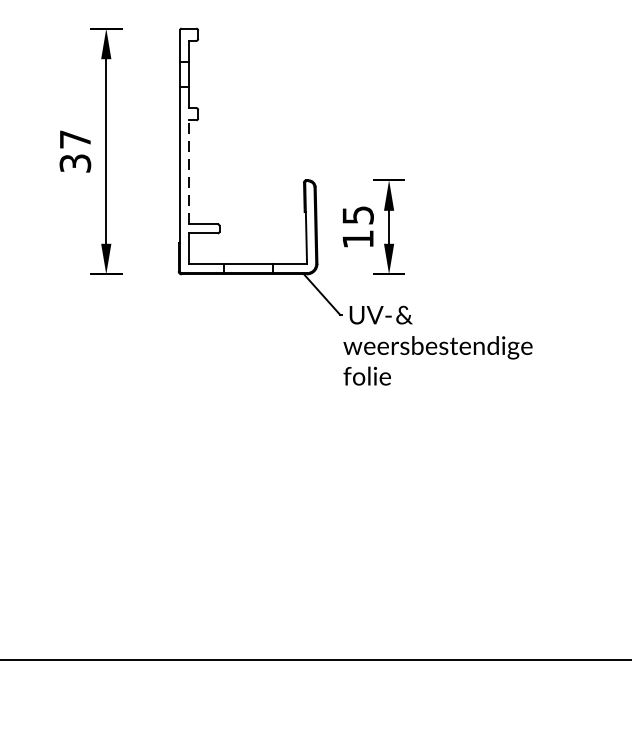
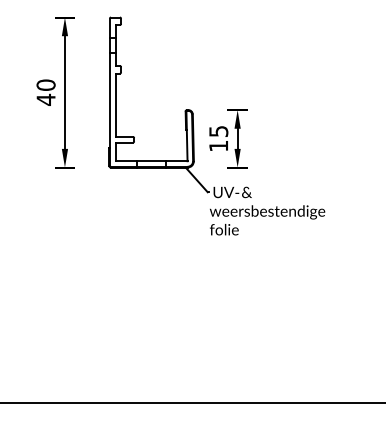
text: (74, 151) -> (45, 92), 37 -> 40
line: (189, 172) -> (115, 105), dashed -> solid

